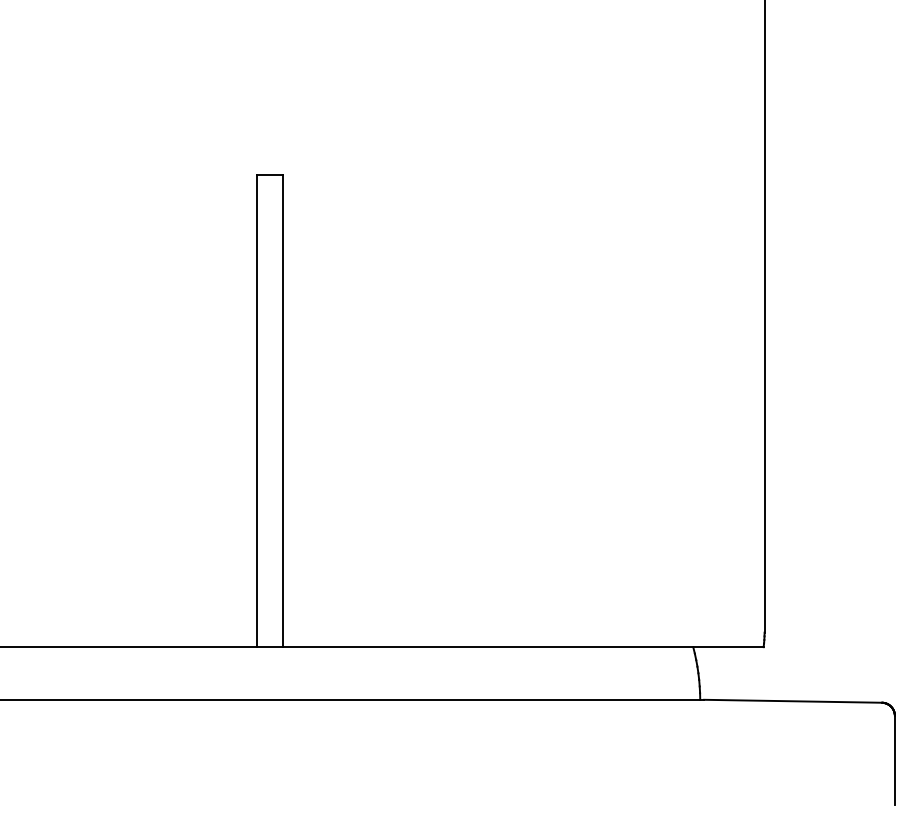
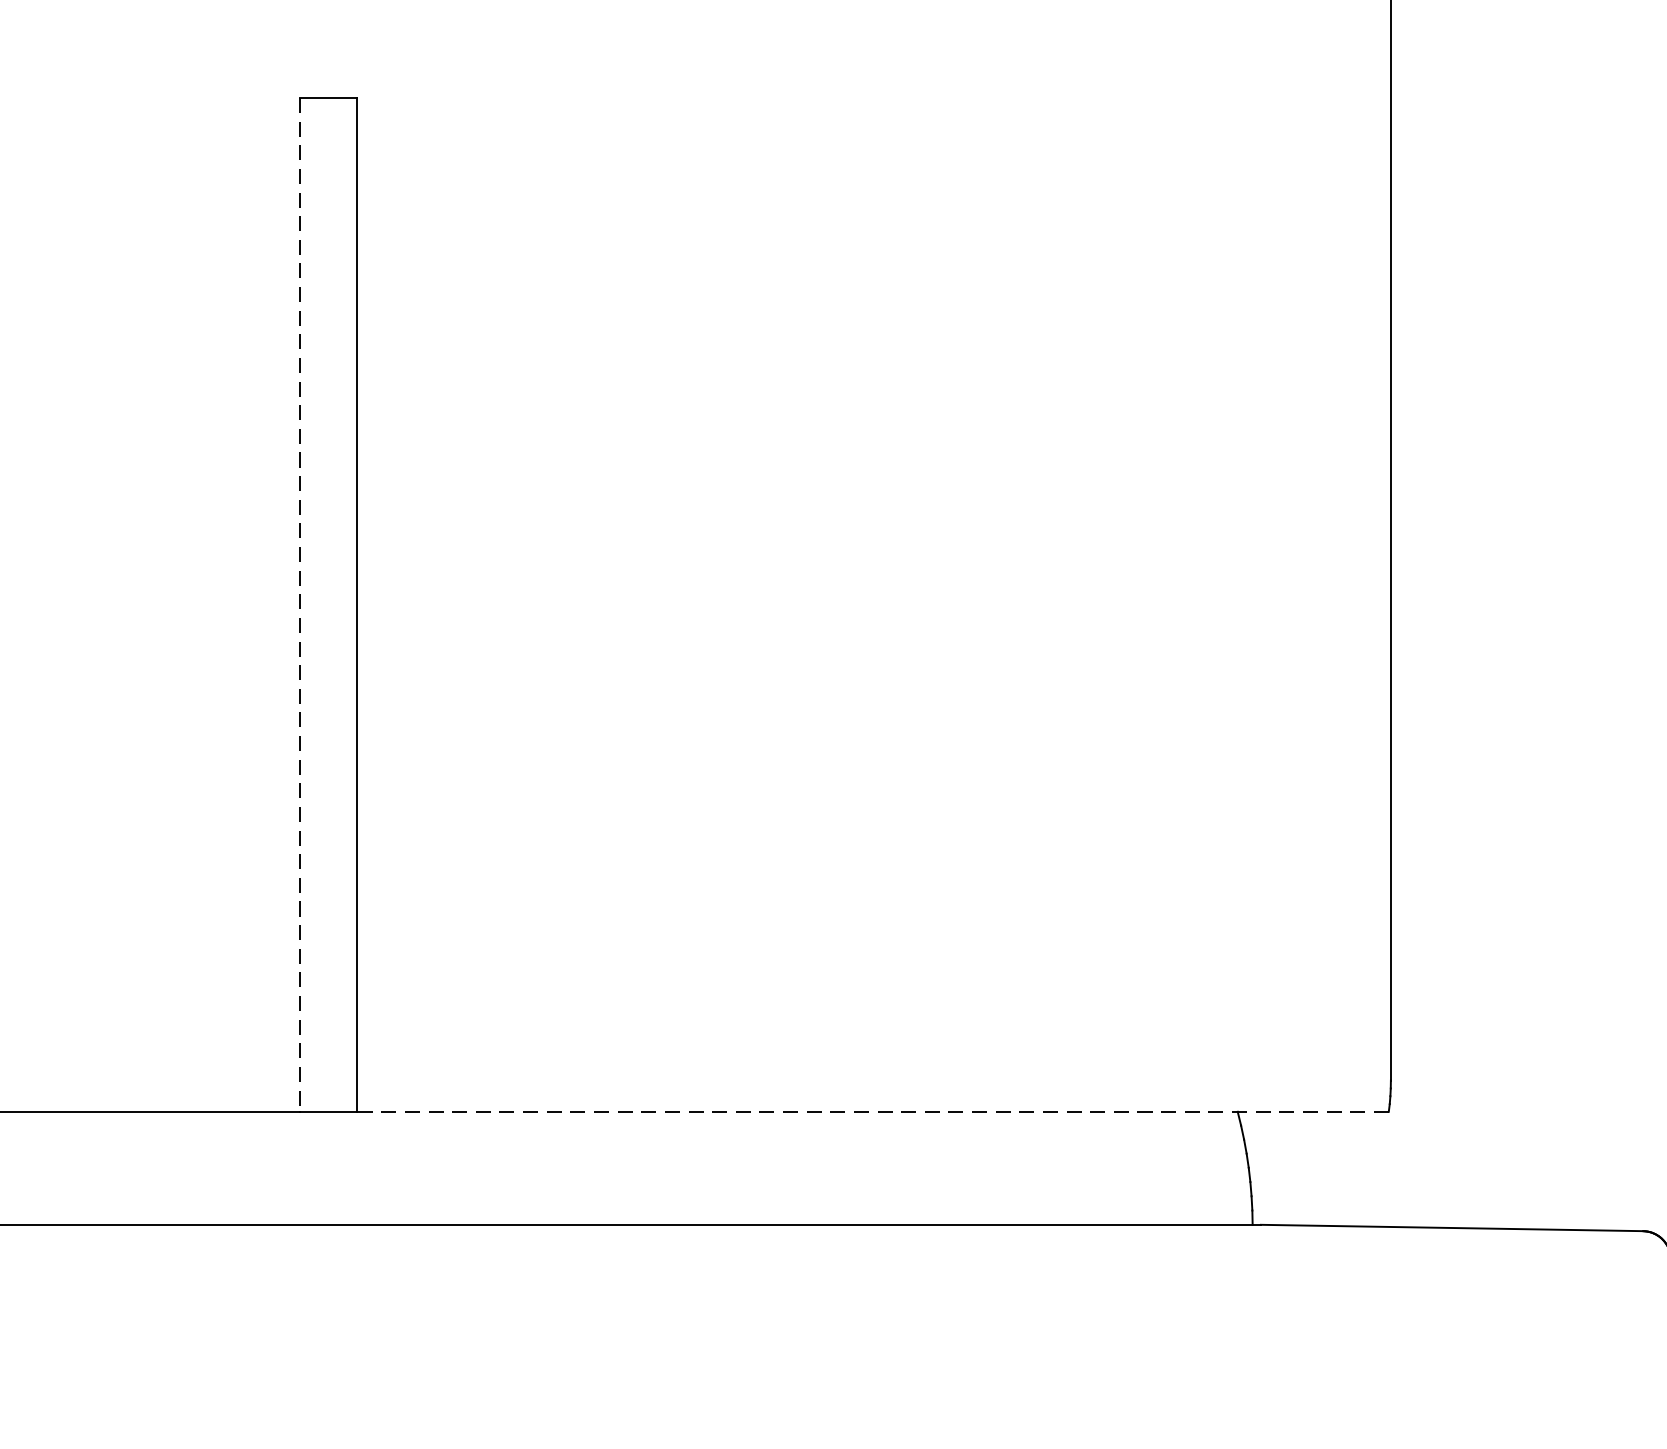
line: (256, 411) -> (299, 605), solid -> dashed
line: (522, 647) -> (870, 1112), solid -> dashed

